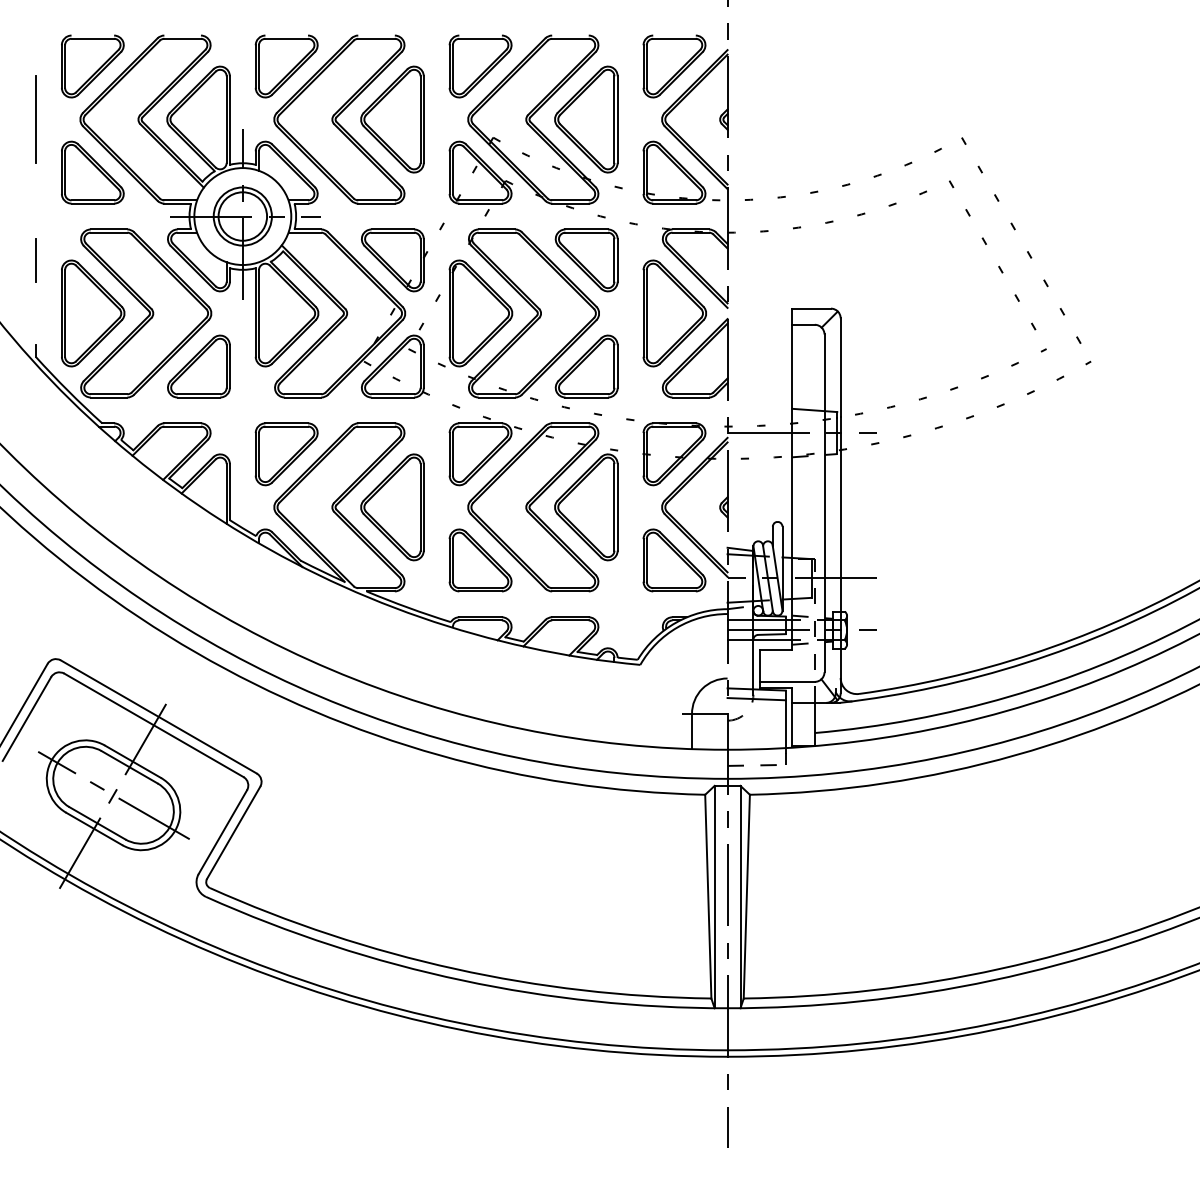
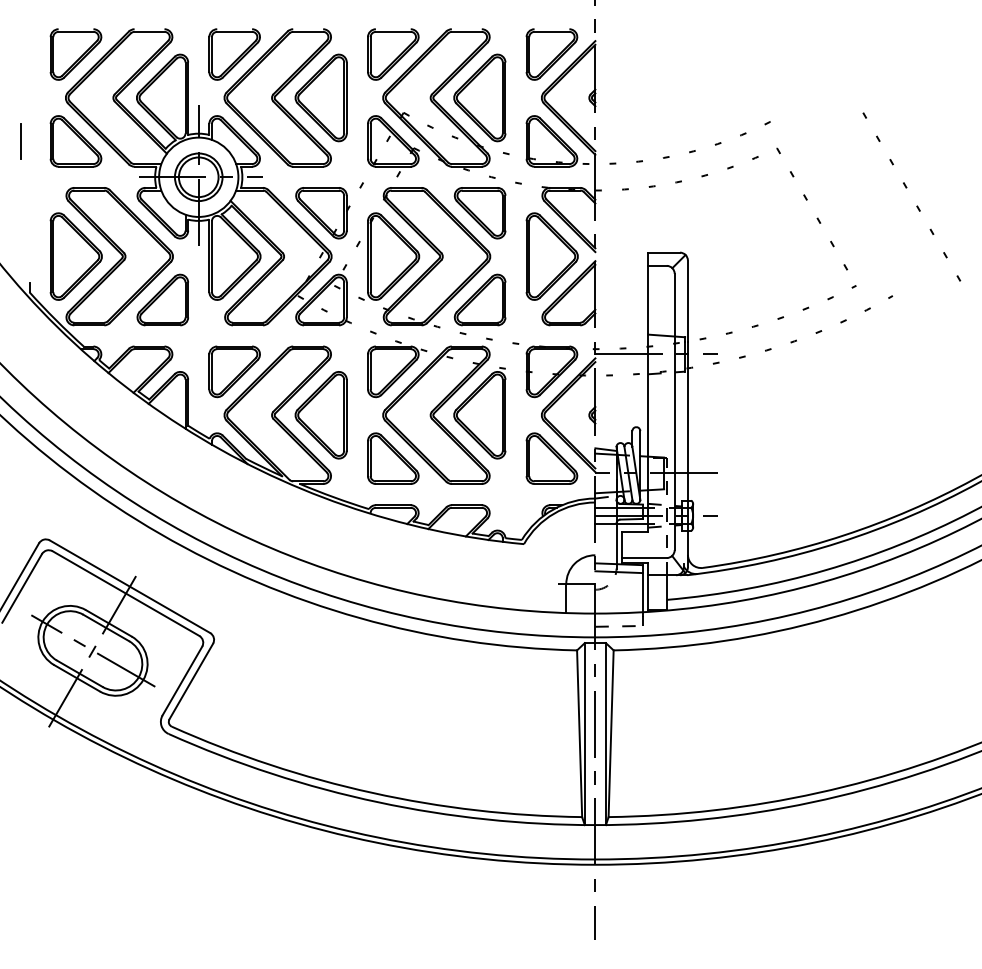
line: (36, 119) -> (29, 97), removed
line: (1014, 230) -> (906, 188), moved
line: (35, 260) -> (20, 141), moved

